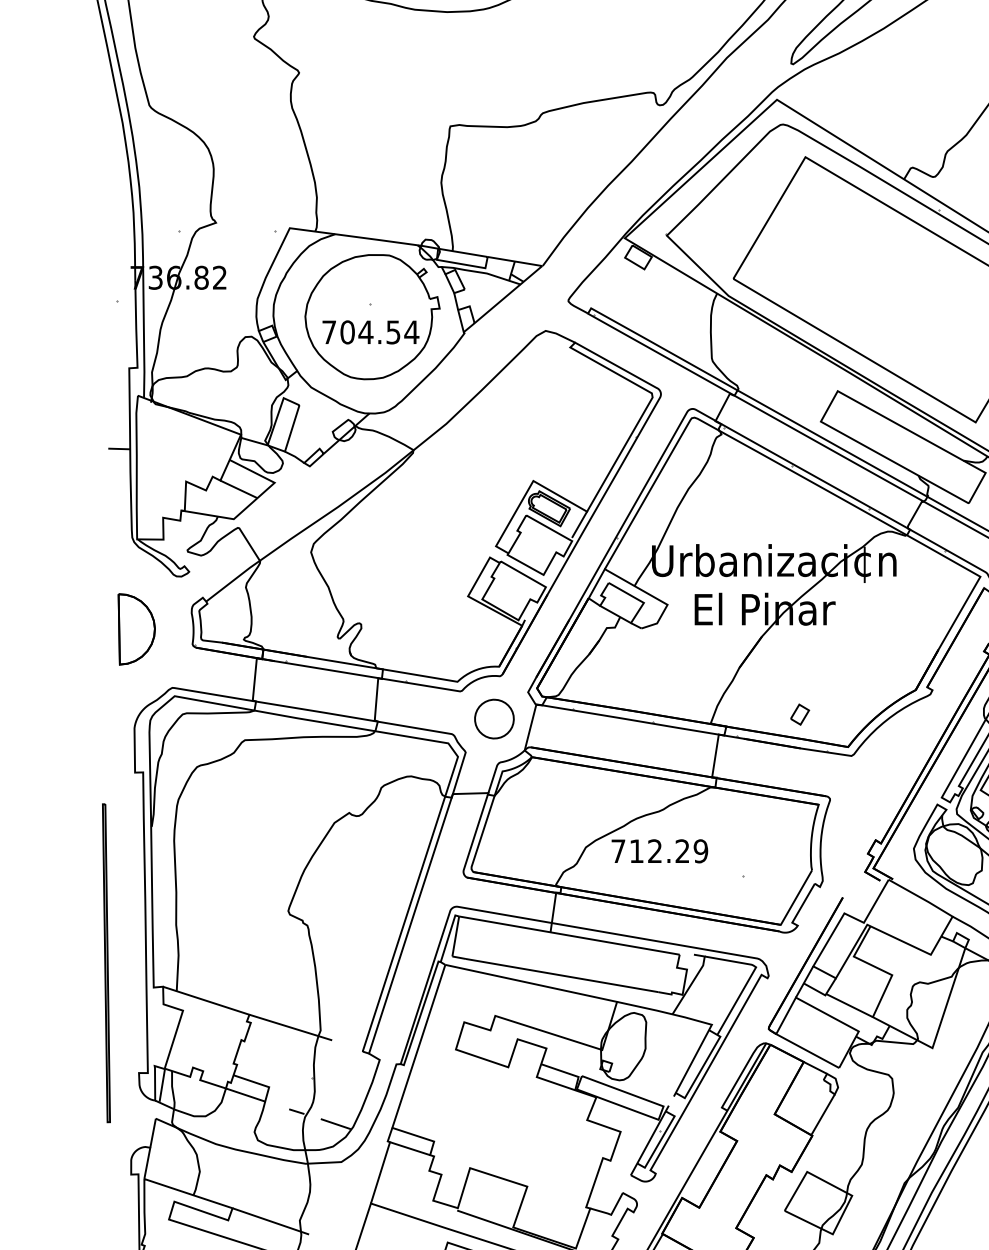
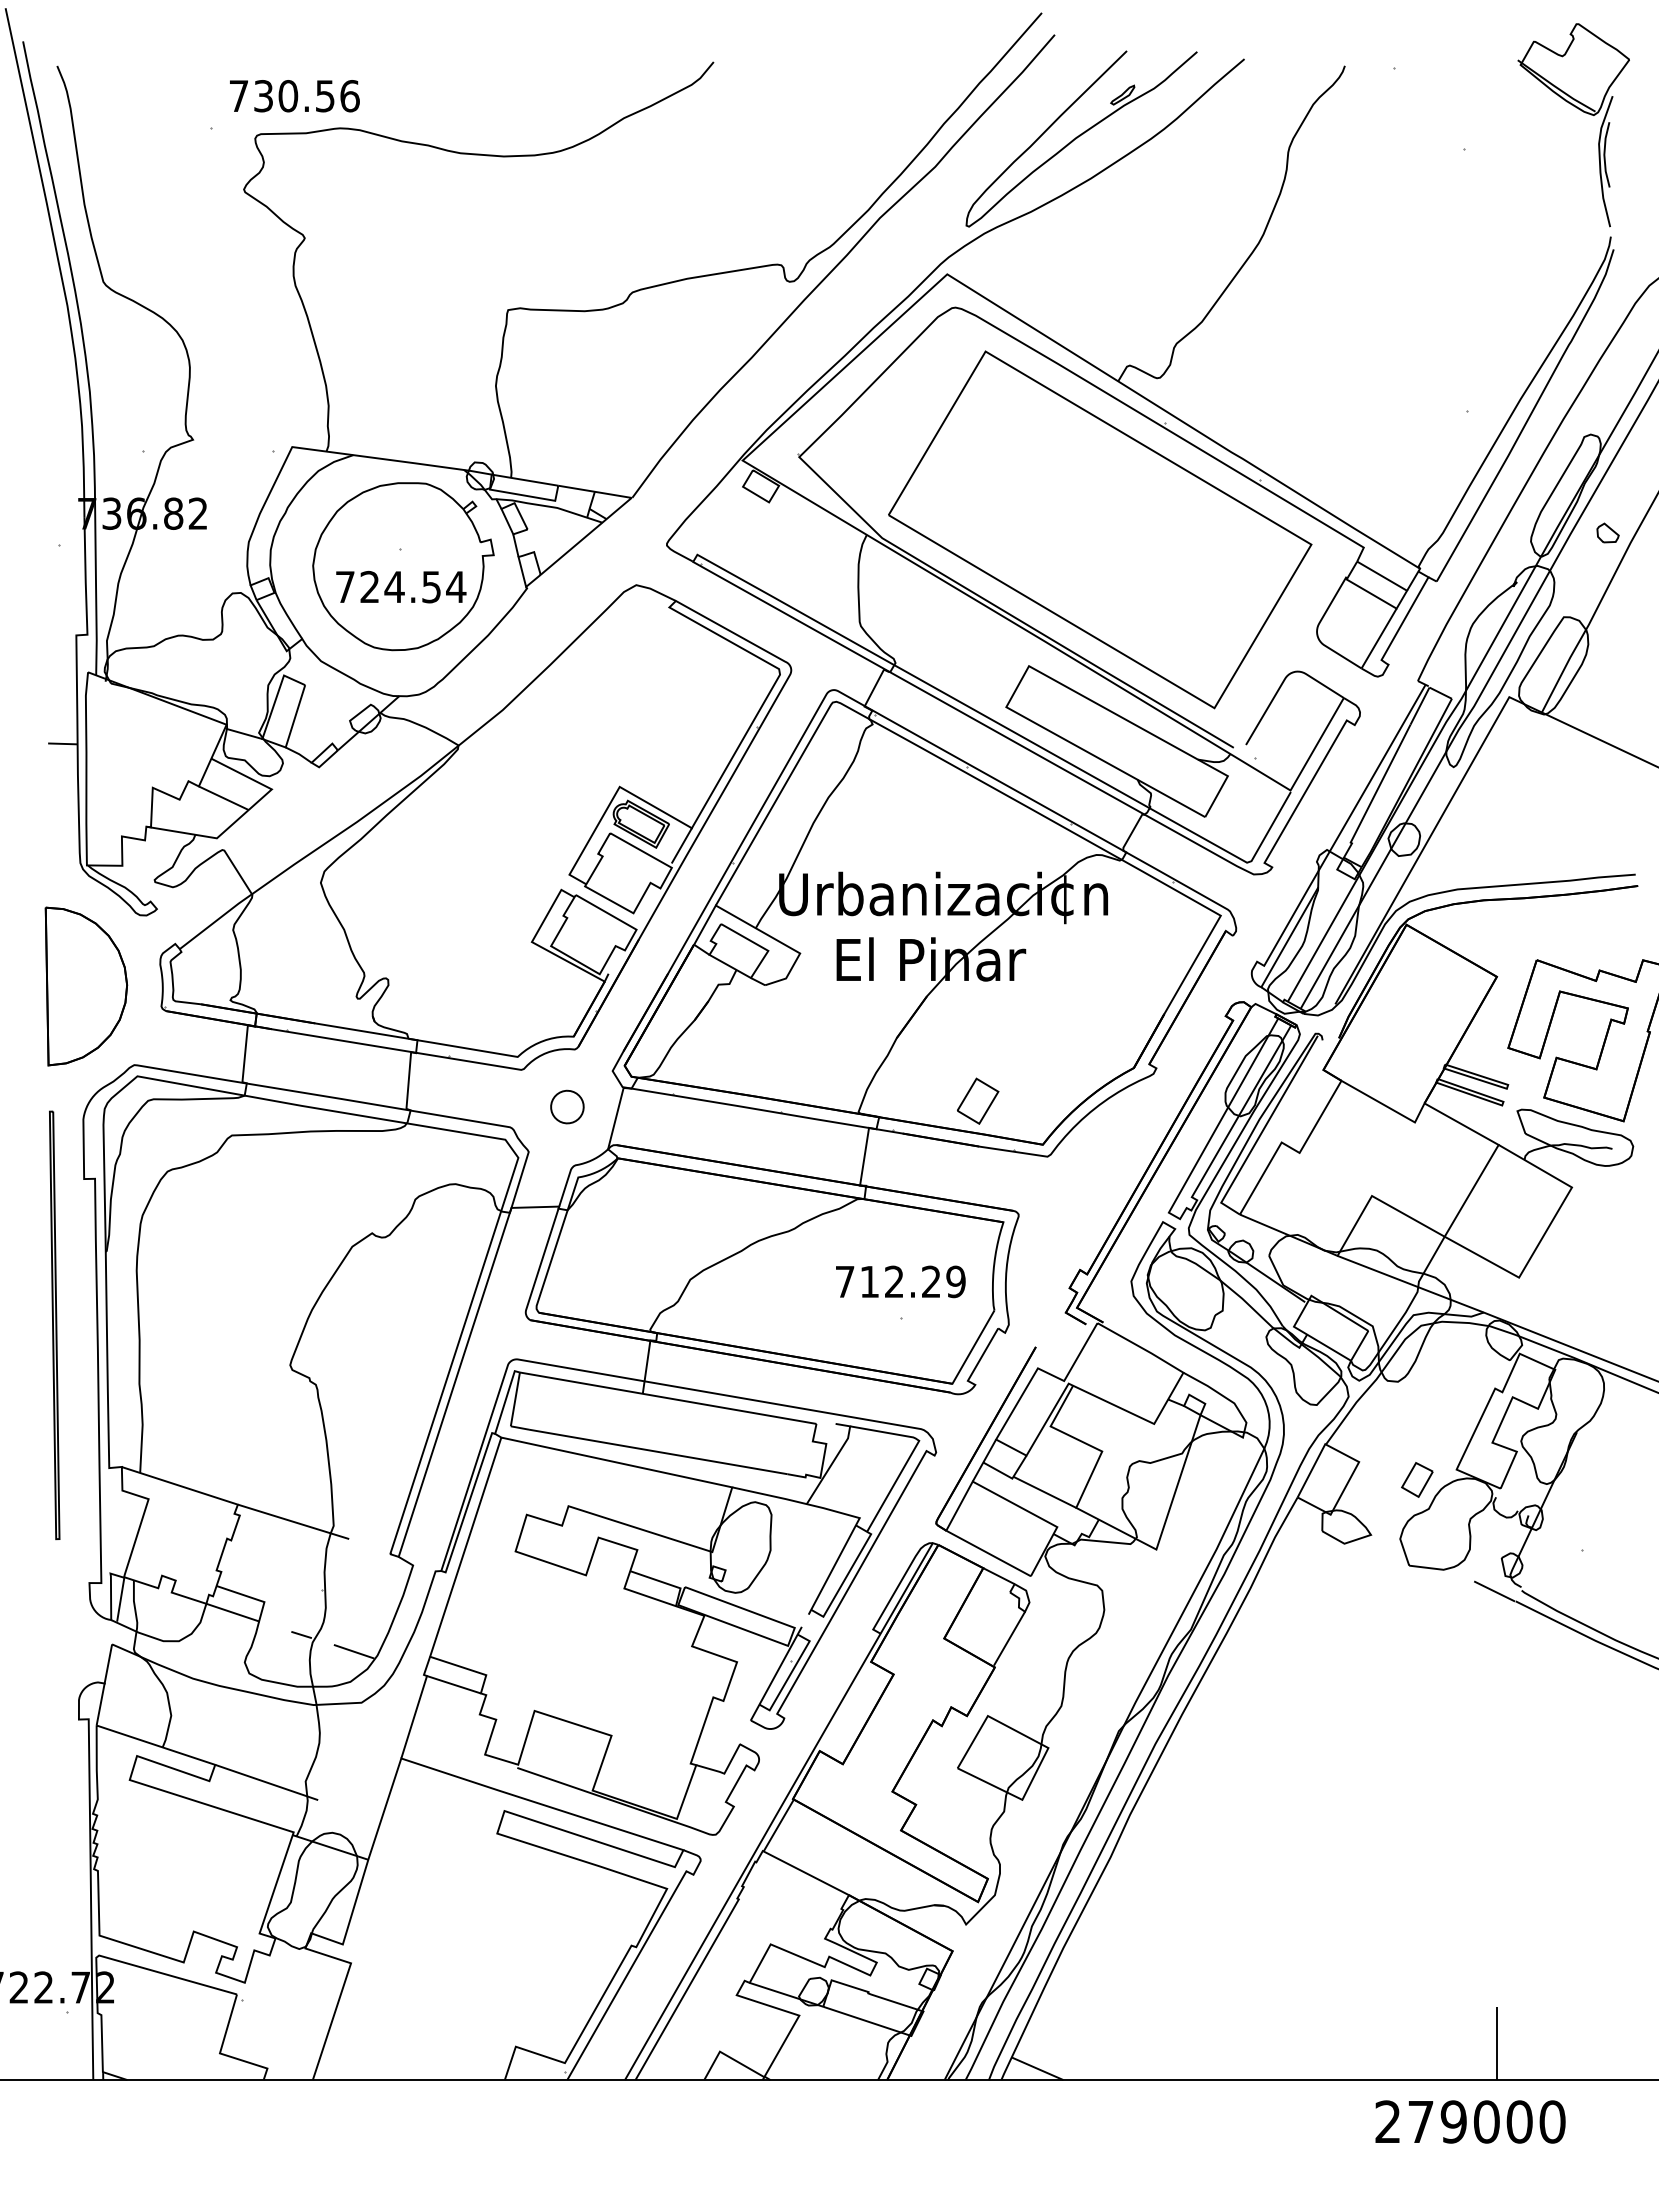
text: (347, 331) -> (369, 586), 704.54 -> 724.54
part: (136, 629) -> (86, 986), size x1.67
part: (800, 714) -> (978, 1100), size x1.67
part: (494, 718) -> (567, 1106), size x0.62
text: (659, 851) -> (900, 1281), moved
part: (106, 963) -> (54, 1325), moved

